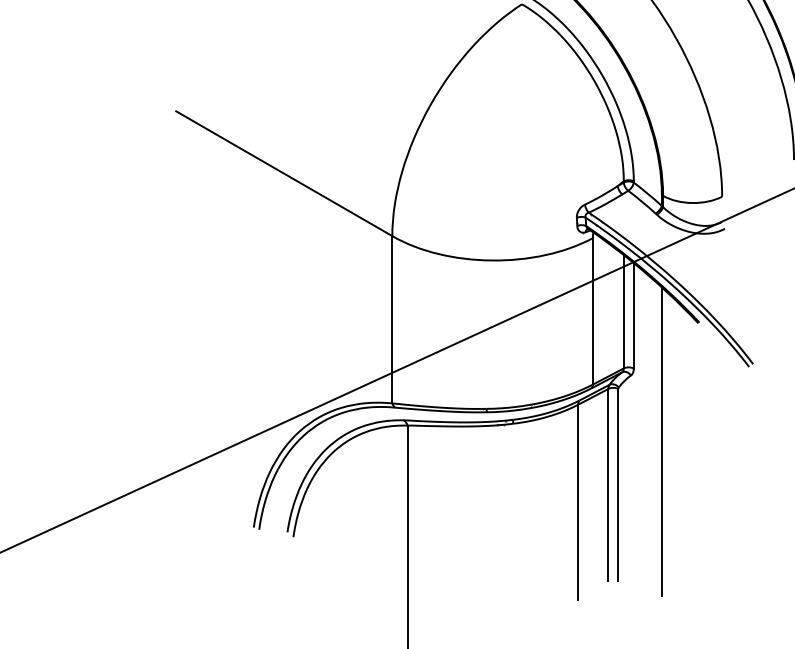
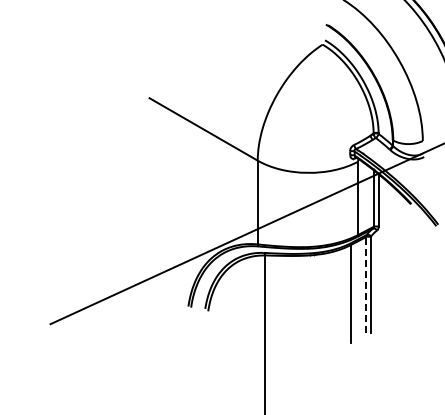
line: (661, 441) -> (392, 263), removed
line: (607, 483) -> (365, 284), solid -> dashed

